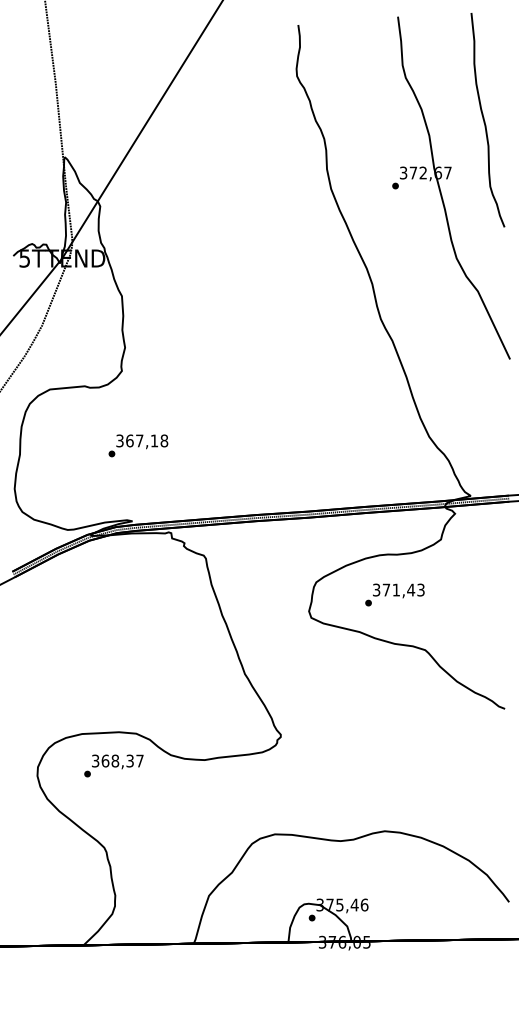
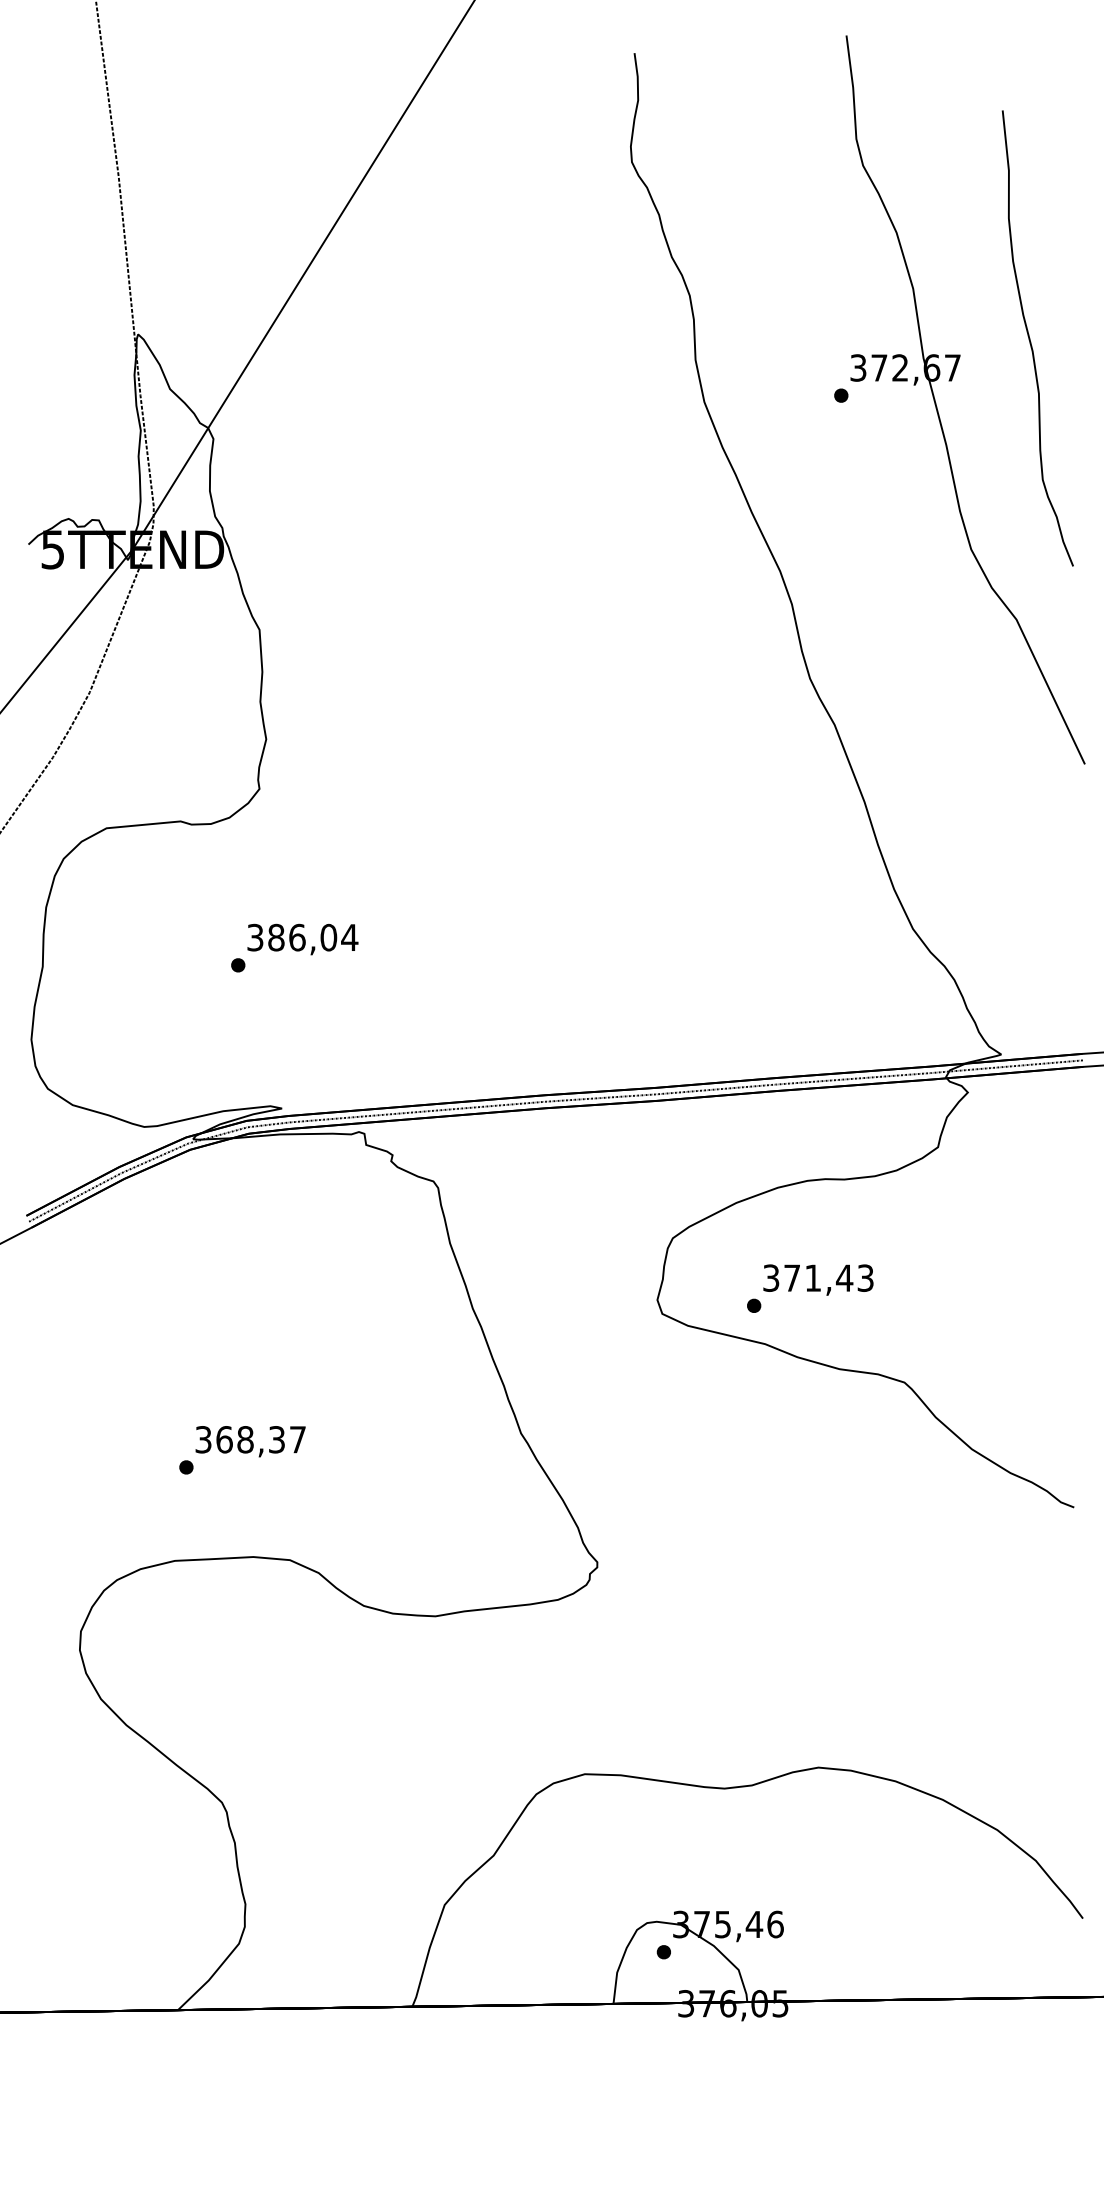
part: (487, 120) -> (1036, 339), moved
text: (147, 440) -> (313, 936), 367,18 -> 386,04
text: (394, 594) -> (809, 1287), moved
text: (113, 765) -> (241, 1449), moved

